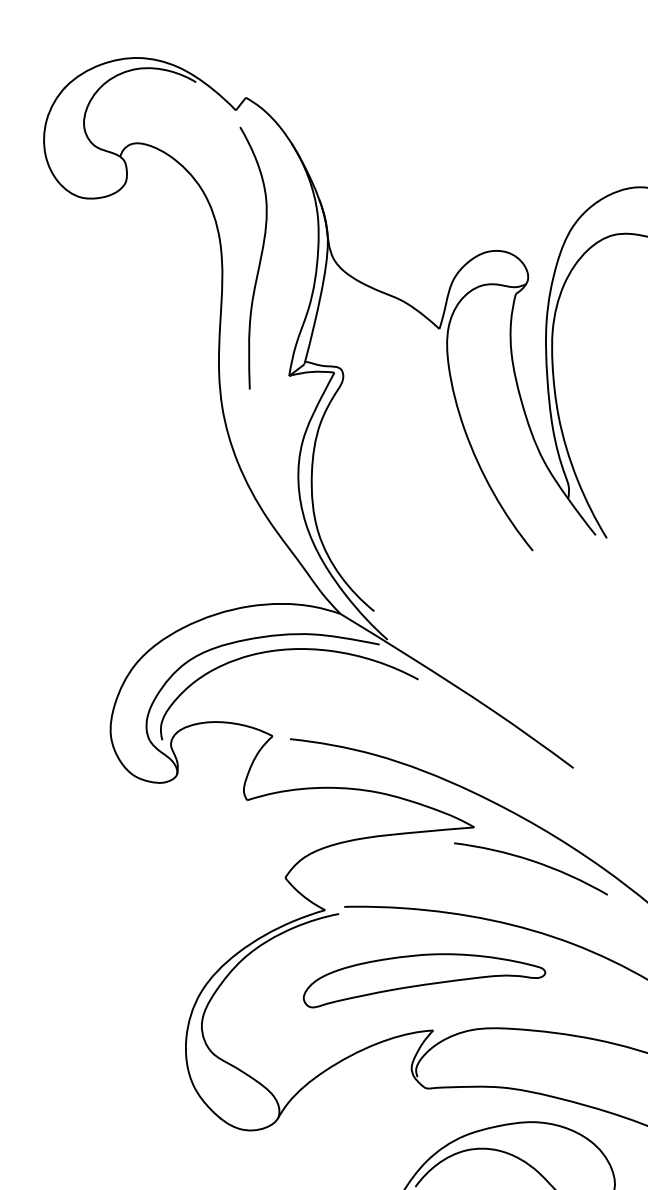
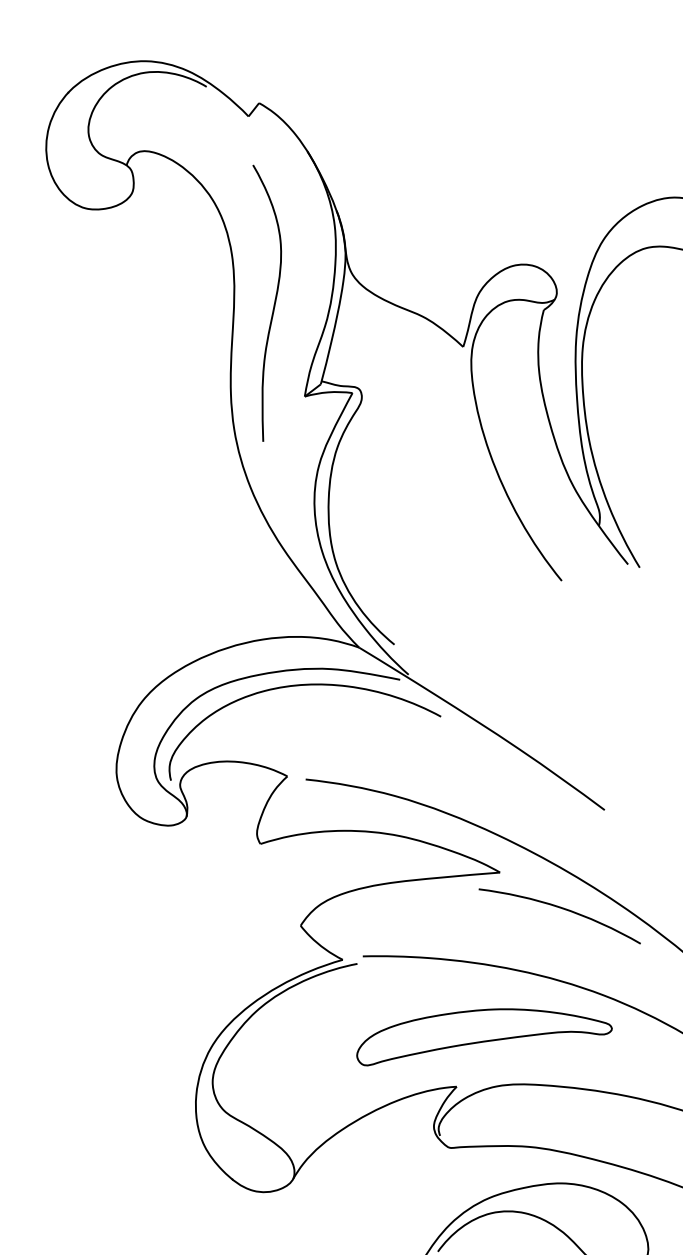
curve: (259, 259) -> (273, 304), moved
part: (424, 980) -> (484, 1037), moved

